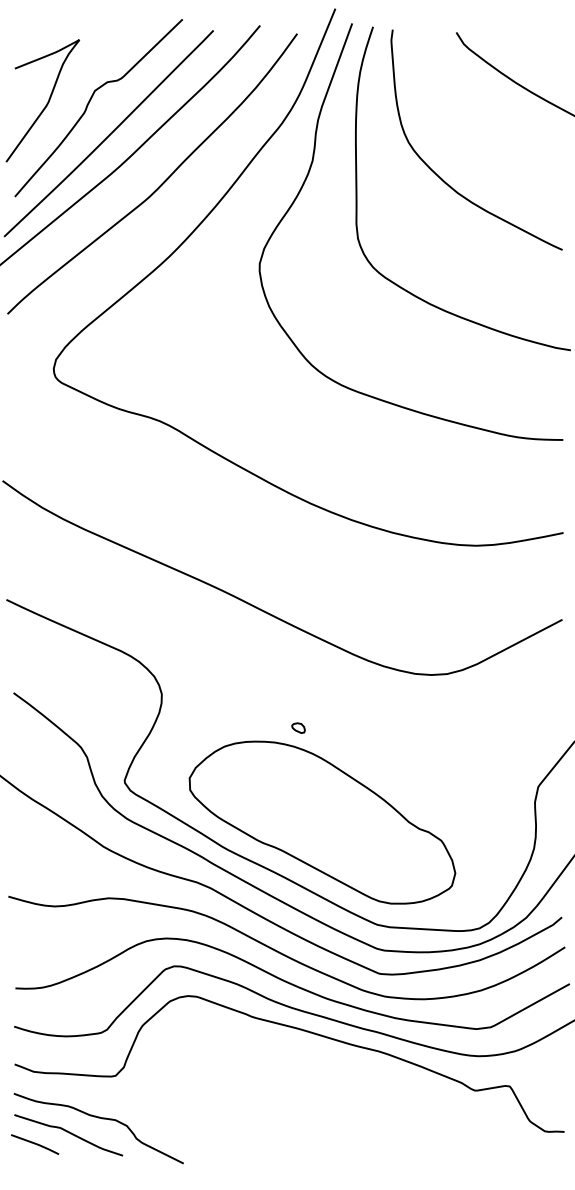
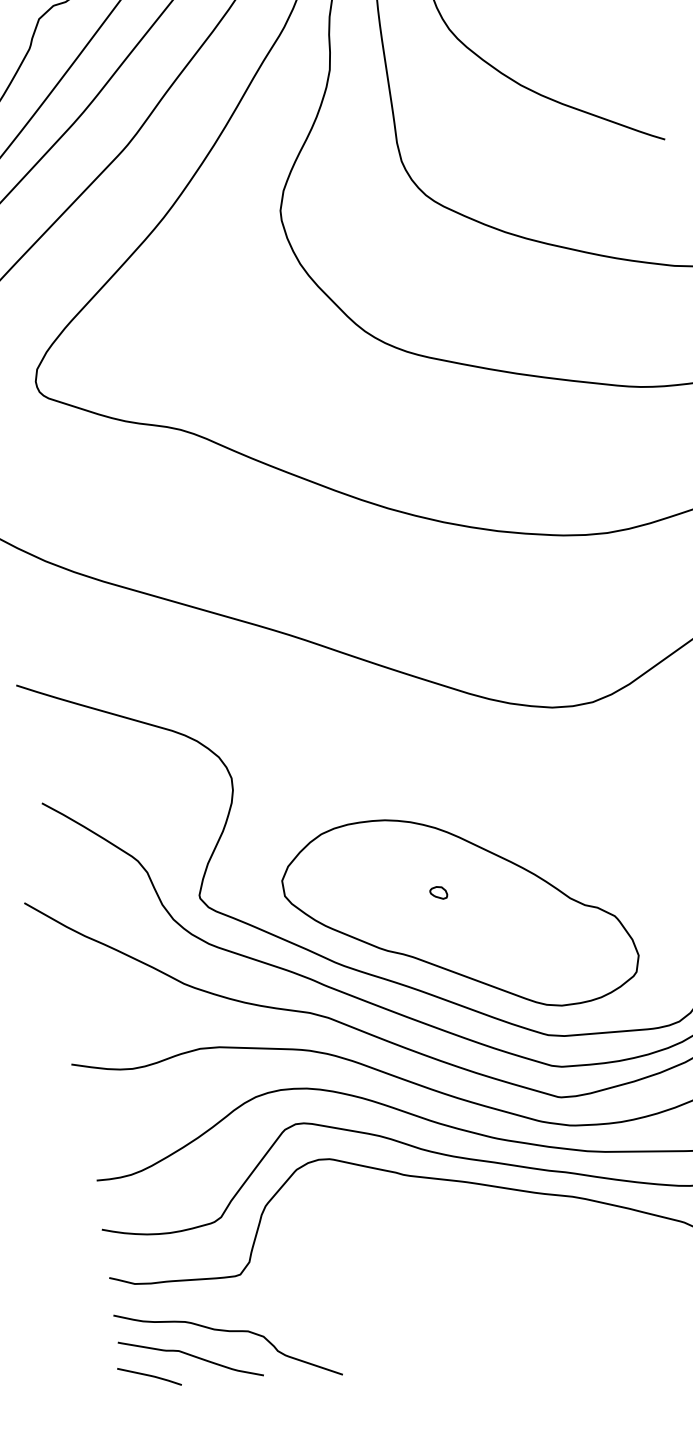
part: (298, 727) -> (438, 892), moved

